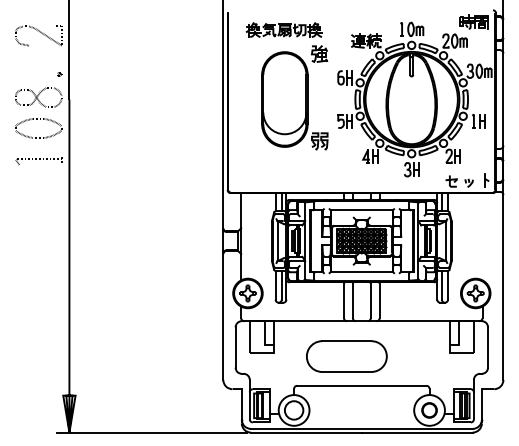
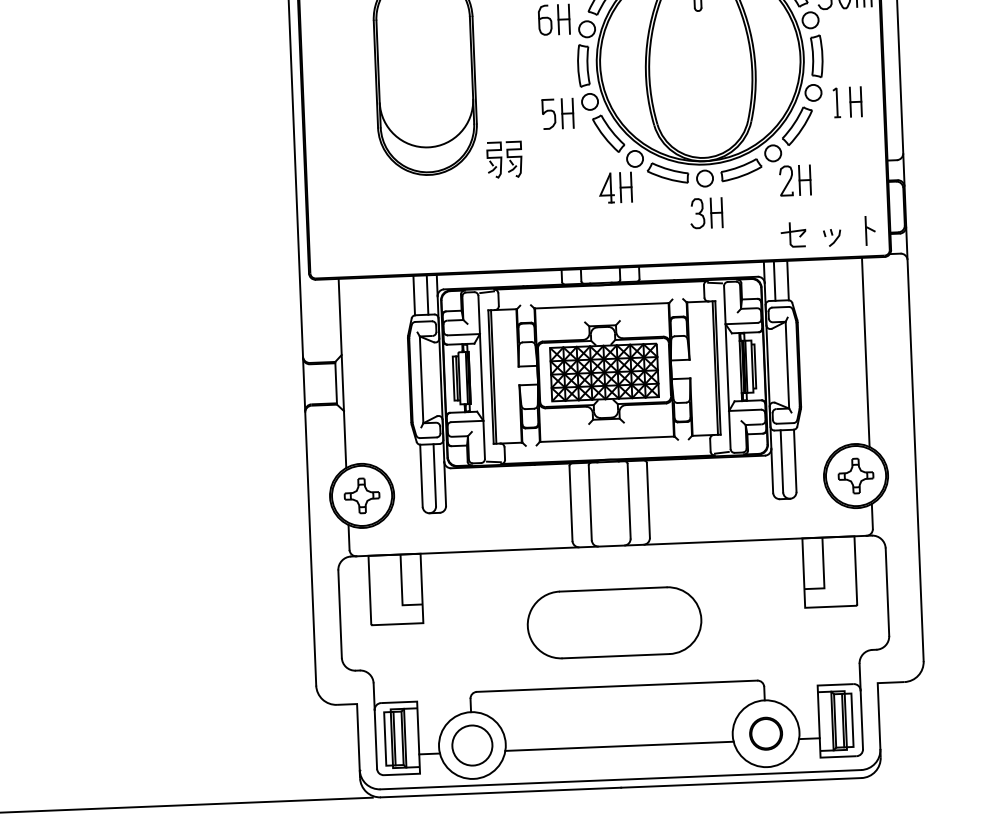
line: (482, 236) -> (865, 351), added
part: (346, 356) -> (613, 622), moved
line: (361, 413) -> (618, 746), added

